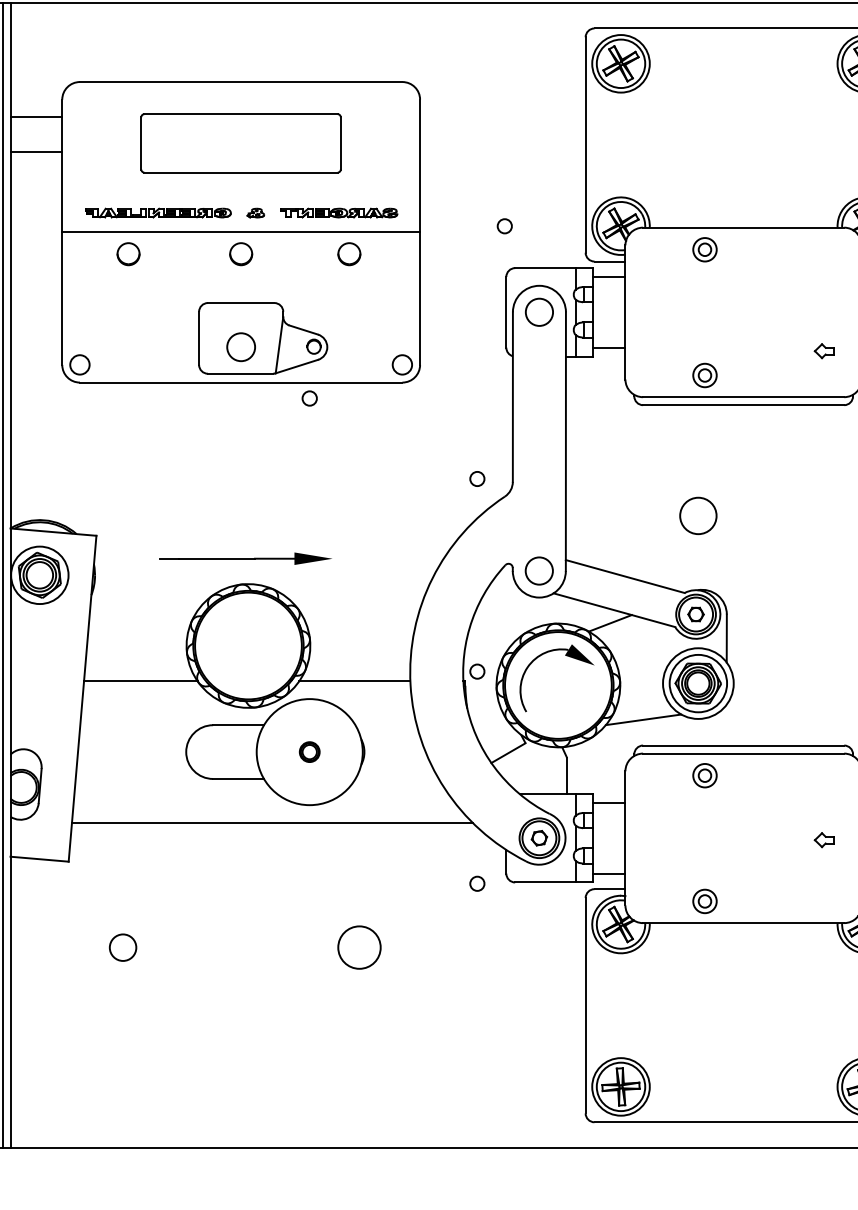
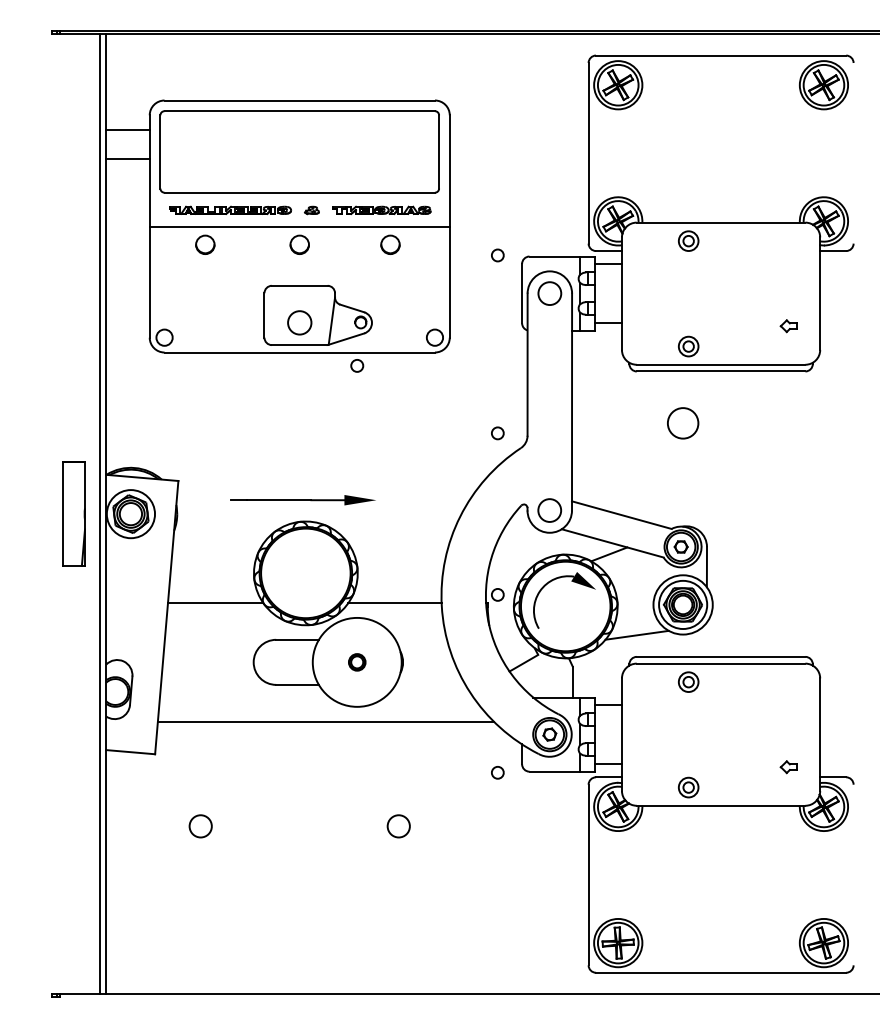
part: (240, 142) -> (299, 151), size x1.67
circle: (504, 226) -> (497, 255), moved
circle: (698, 516) -> (683, 423), moved
part: (824, 840) -> (788, 767), moved
circle: (358, 947) -> (398, 826), size x0.62

